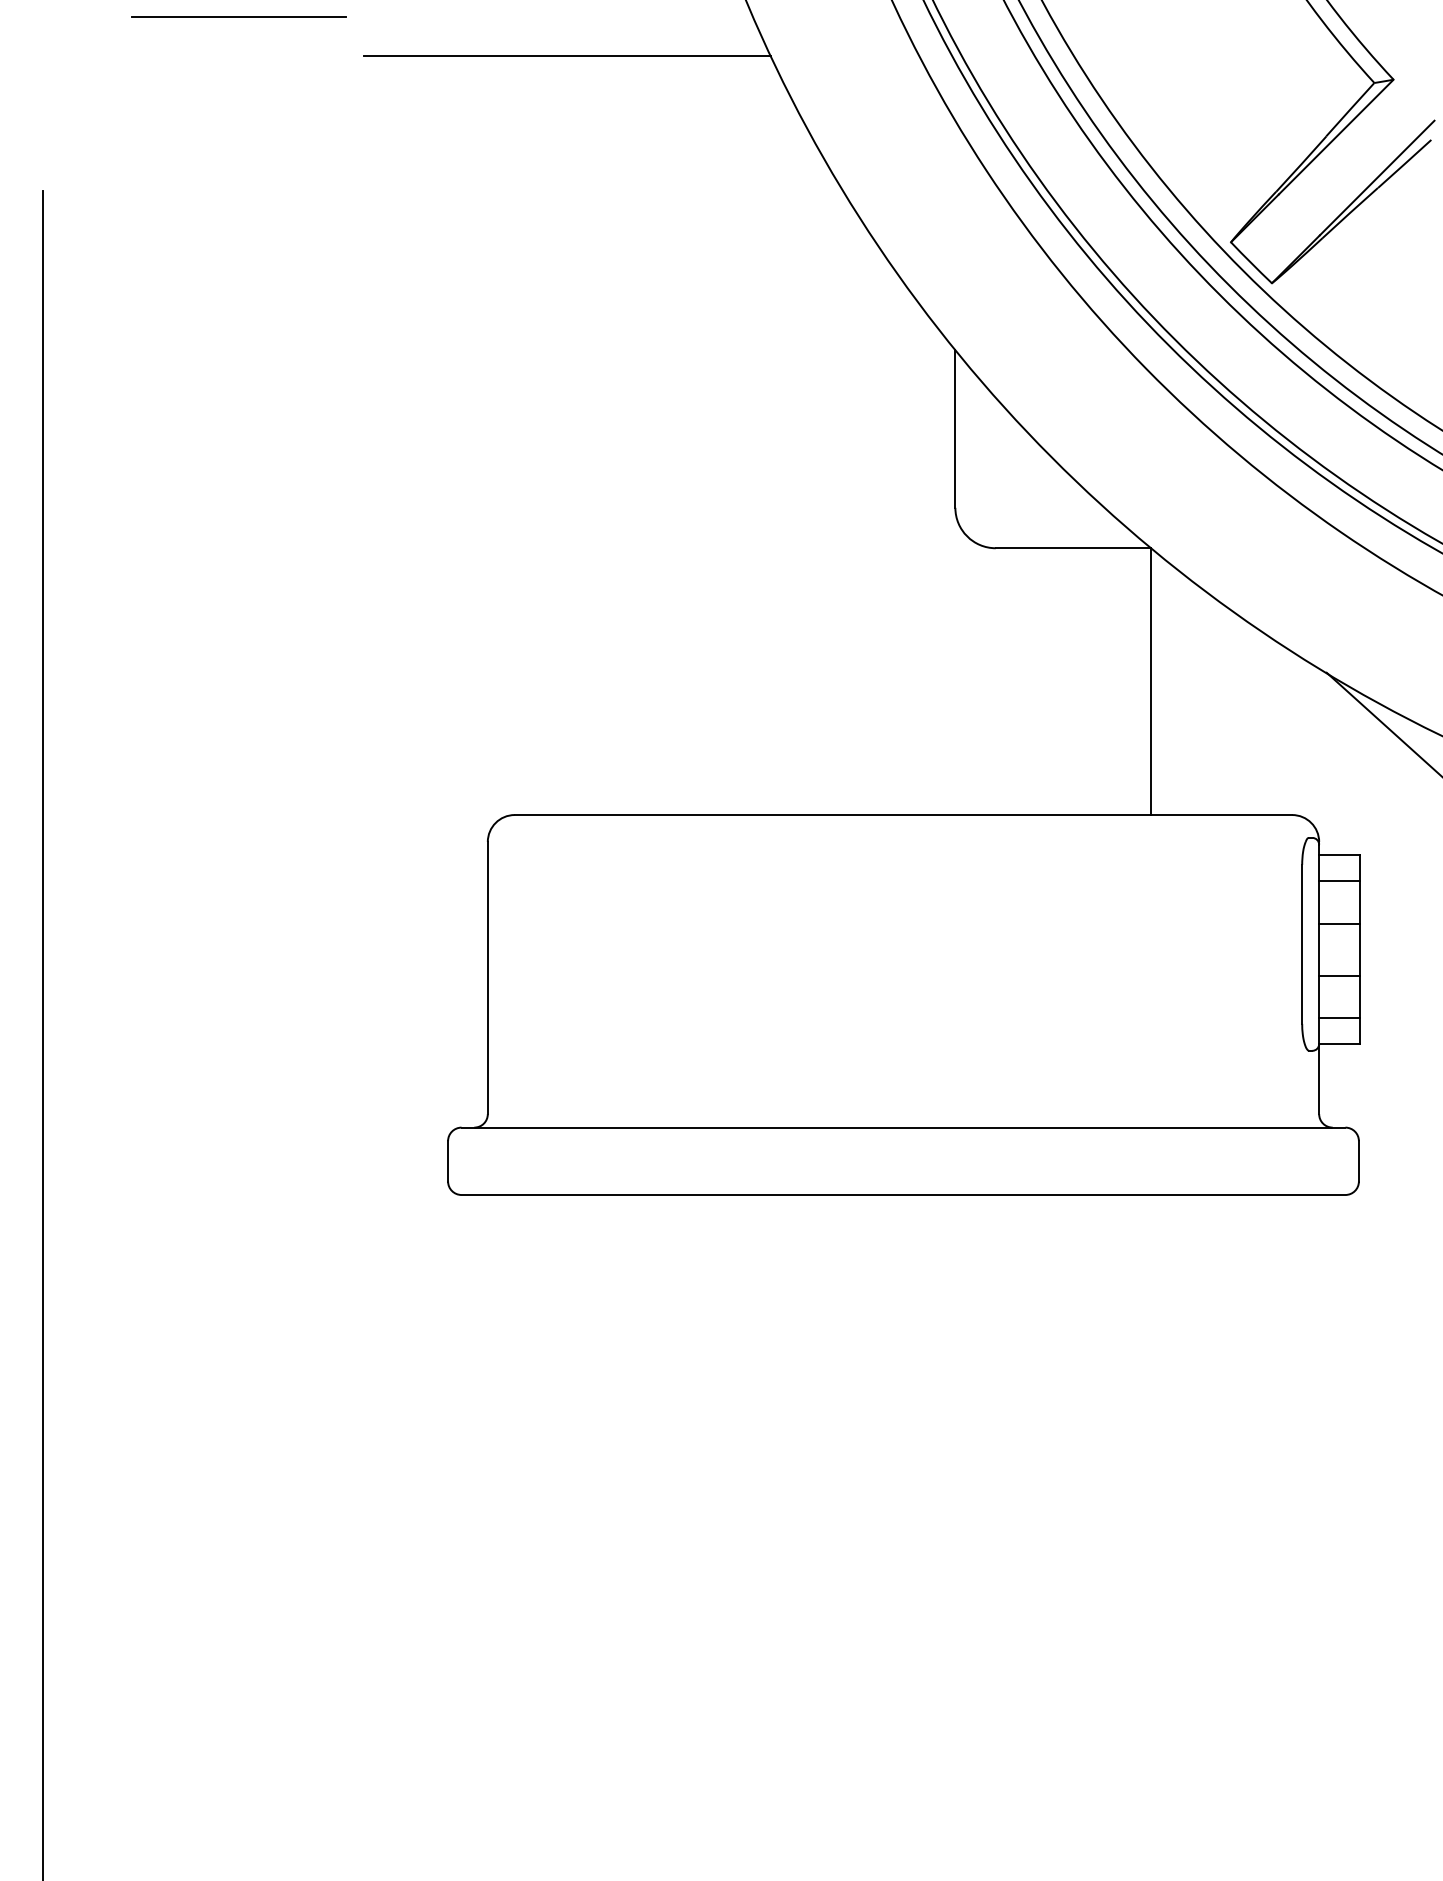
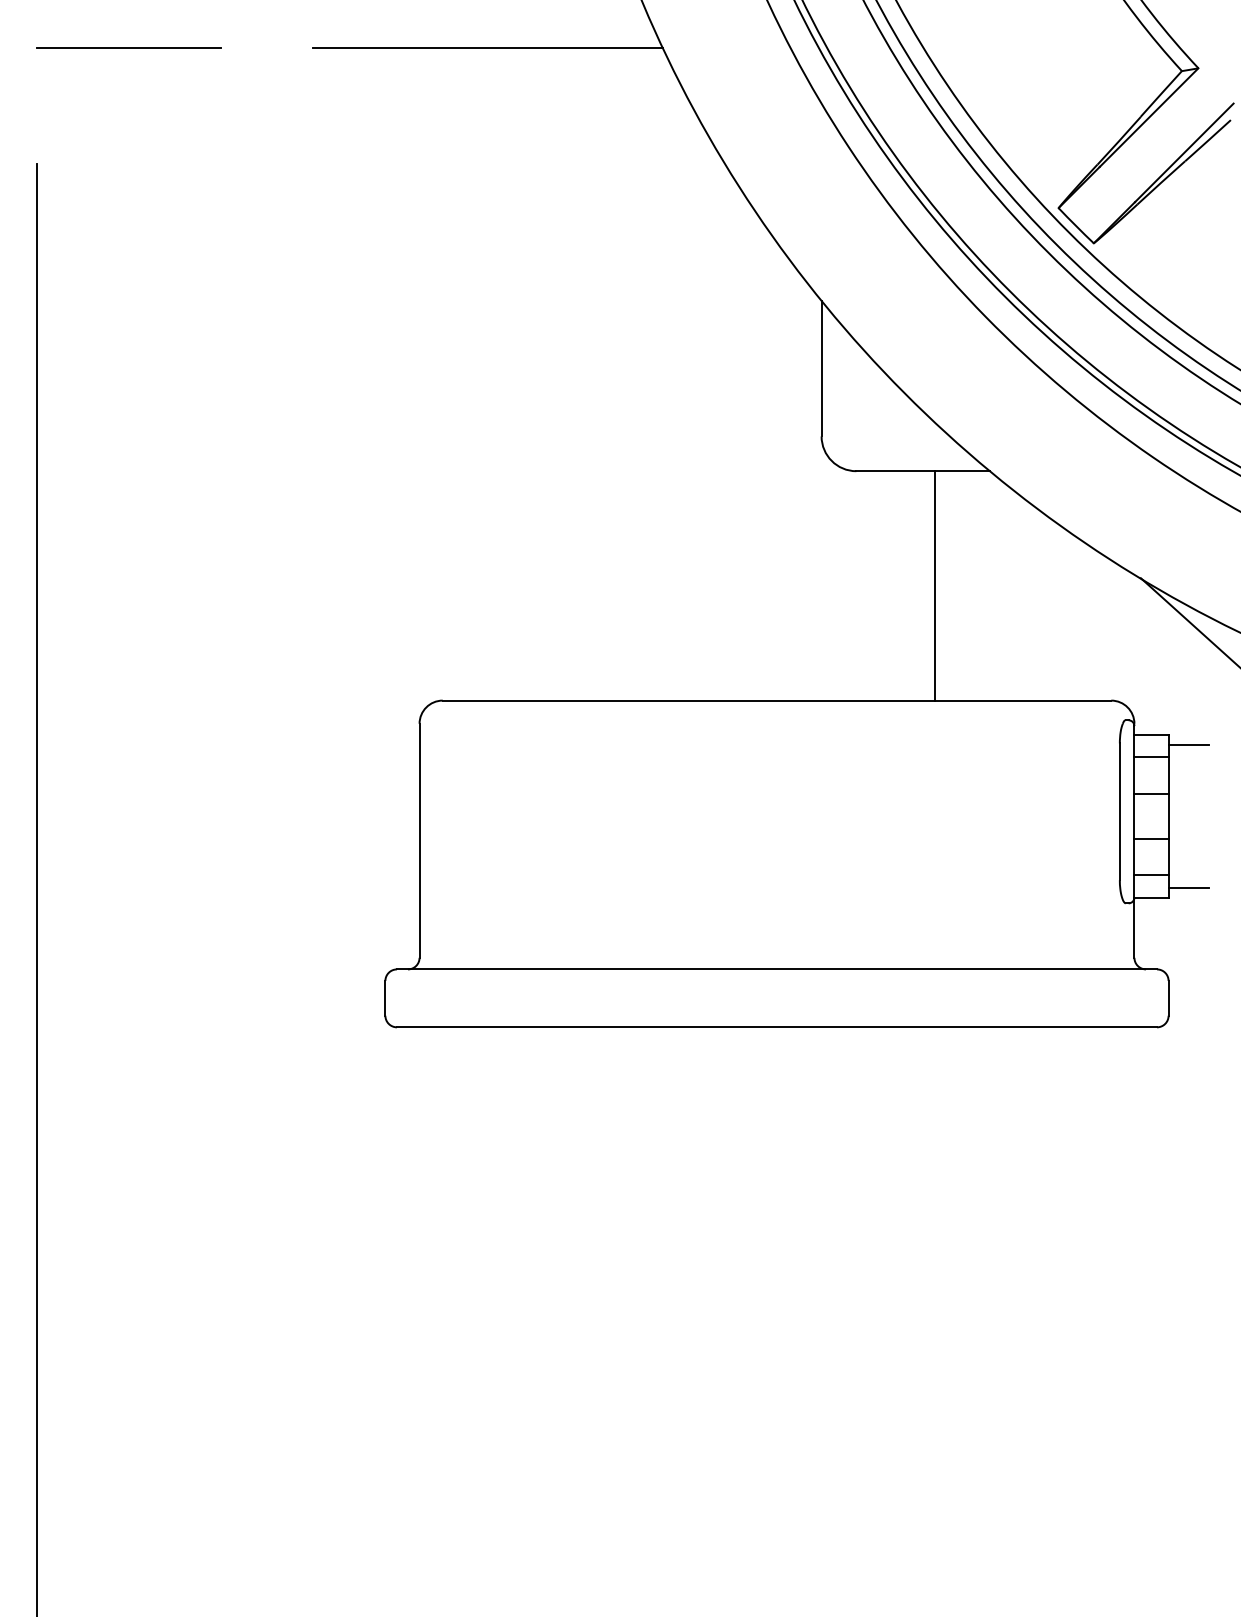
line: (238, 16) -> (128, 47), moved
line: (1151, 681) -> (935, 585), moved
line: (1382, 866) -> (1188, 744), added
line: (1382, 1032) -> (1188, 887), added

